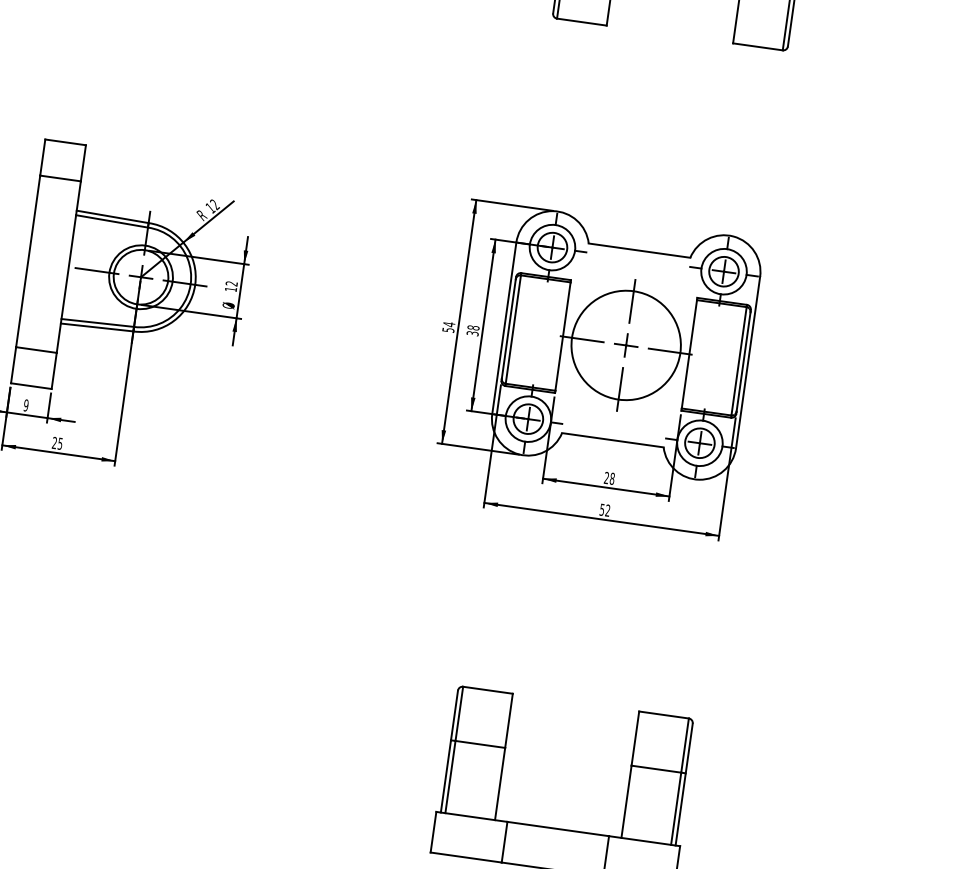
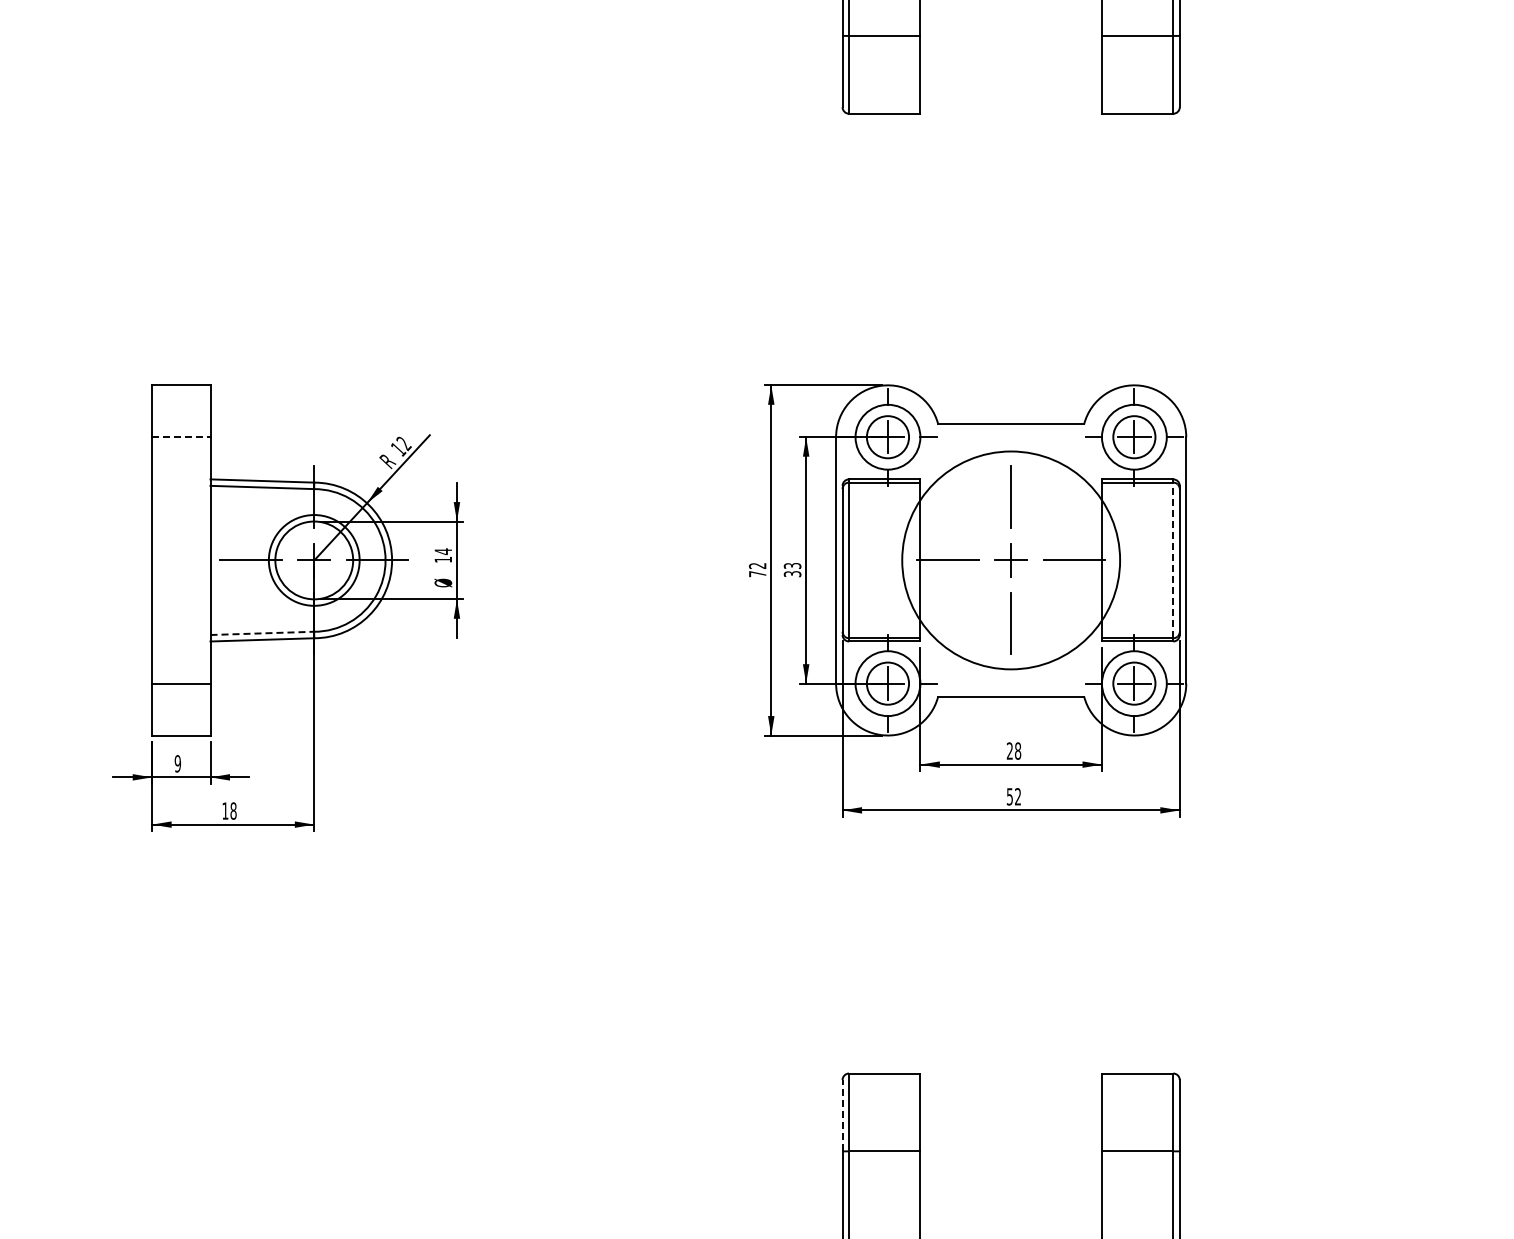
line: (60, 178) -> (181, 437), solid -> dashed
text: (231, 283) -> (442, 551), 12 -> 14
line: (97, 323) -> (262, 633), solid -> dashed
text: (448, 326) -> (757, 569), 54 -> 72
text: (473, 327) -> (792, 565), 38 -> 33
circle: (626, 345) -> (1011, 560), size x1.4
line: (739, 361) -> (1173, 560), solid -> dashed
text: (57, 443) -> (229, 810), 25 -> 18
line: (454, 715) -> (842, 1115), solid -> dashed

